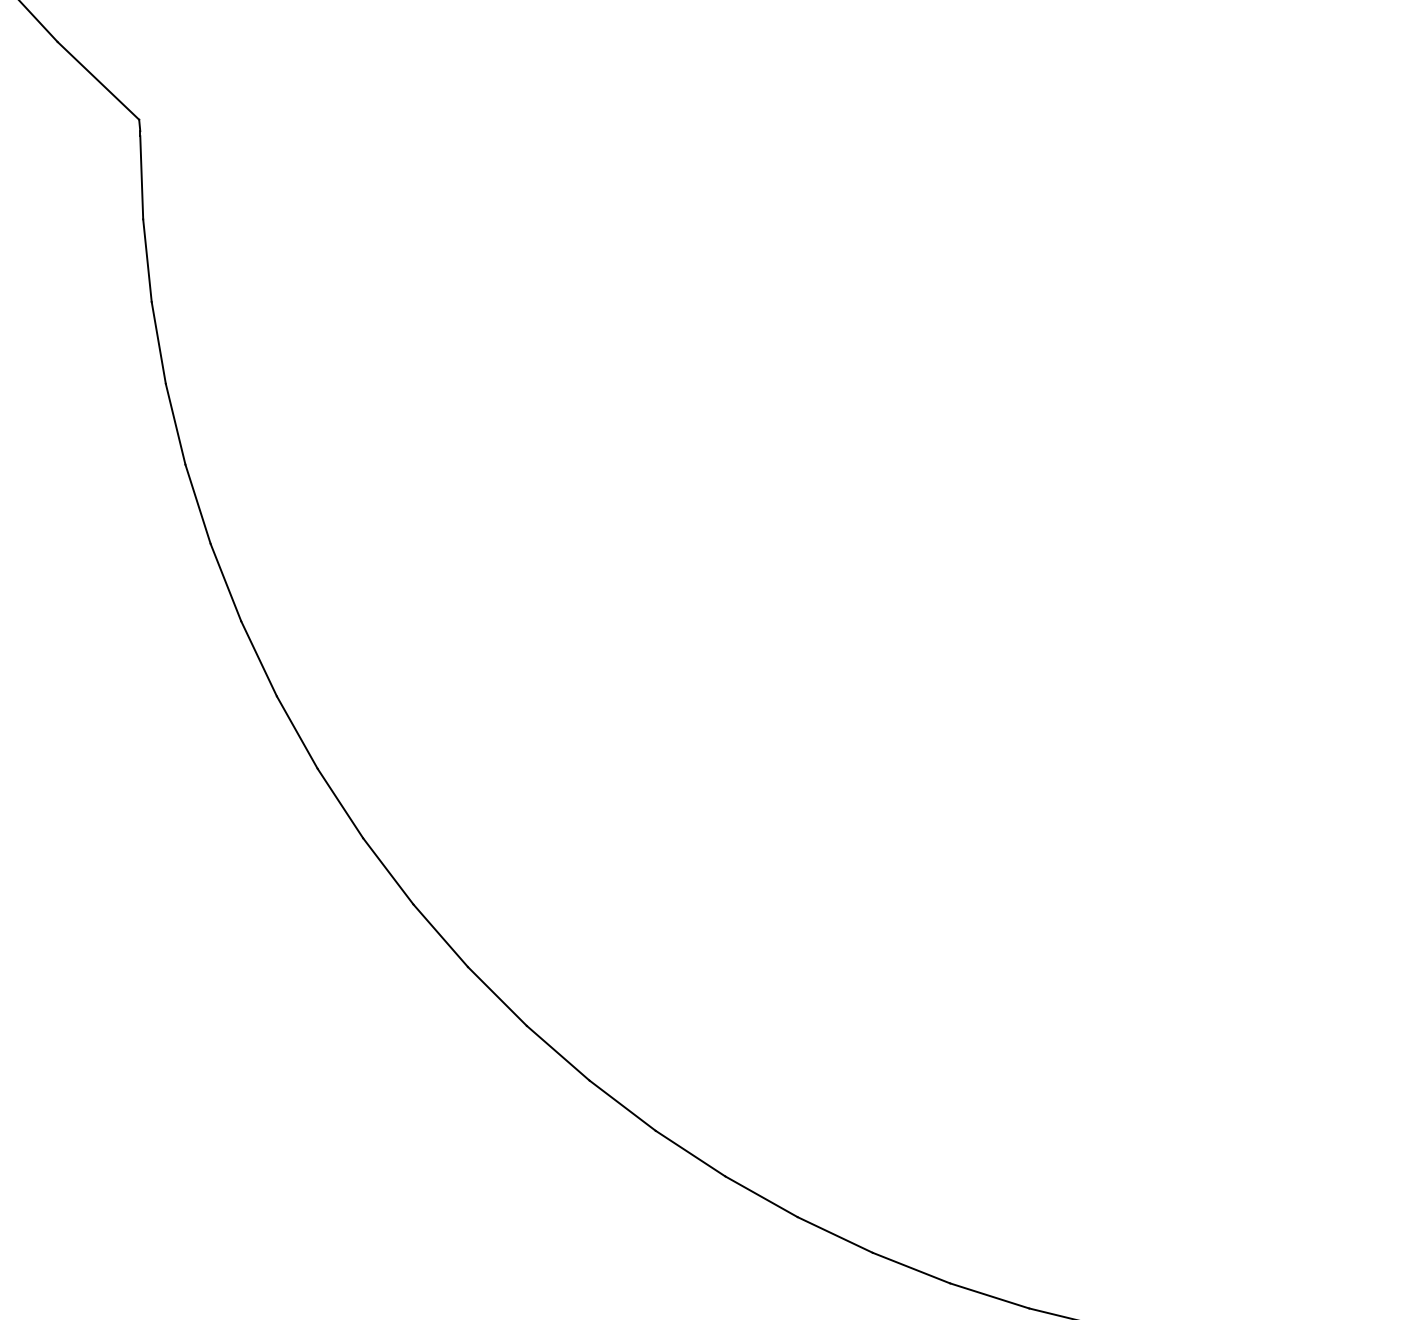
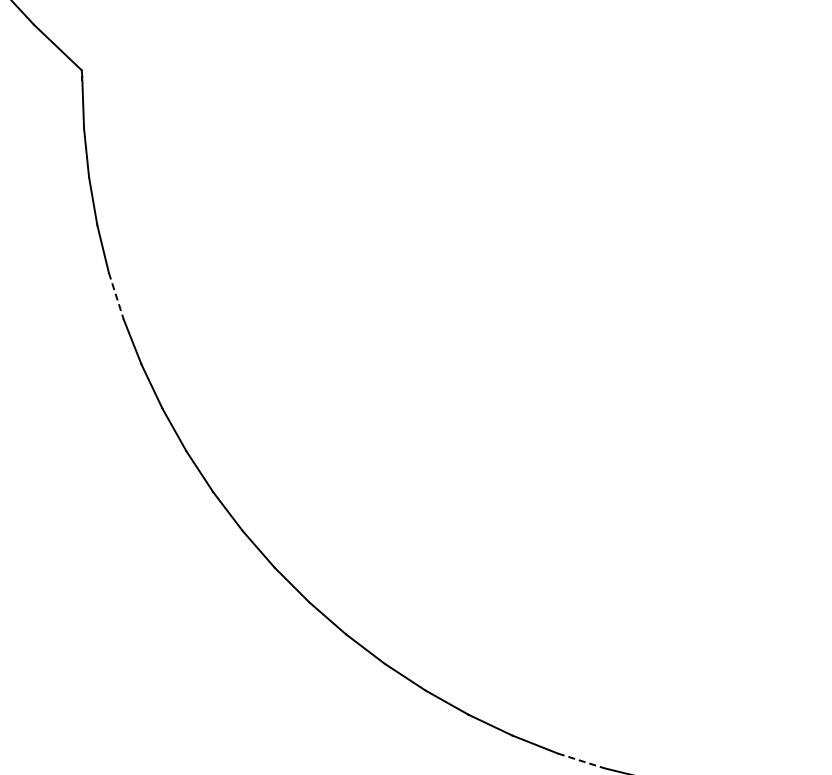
line: (198, 505) -> (116, 296), solid -> dashed
line: (990, 1296) -> (581, 761), solid -> dashed

